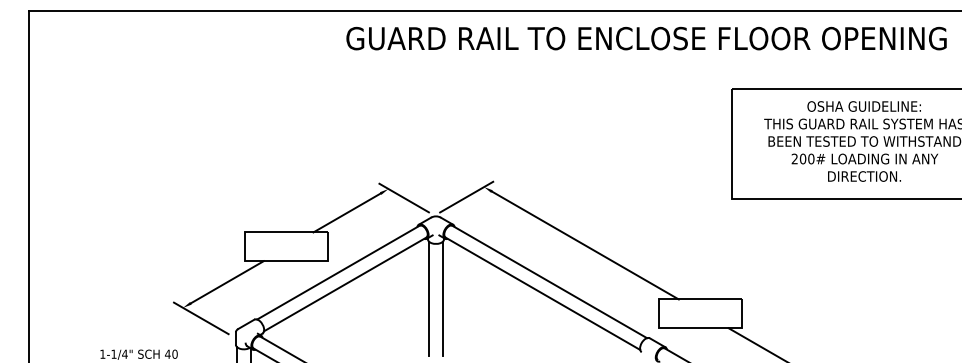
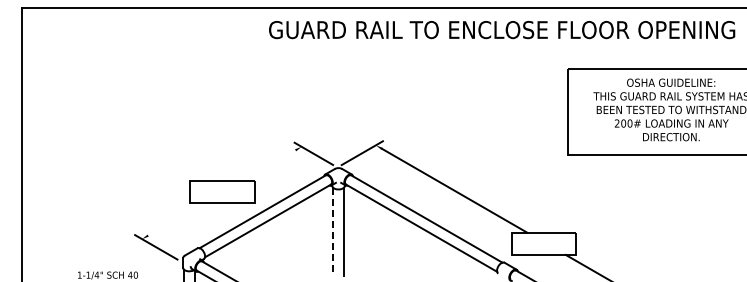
line: (347, 213) -> (269, 165), removed
line: (227, 281) -> (176, 218), removed
line: (429, 299) -> (333, 232), solid -> dashed

